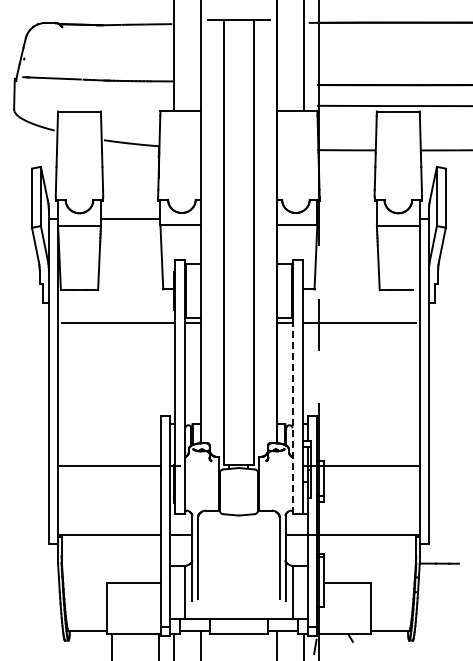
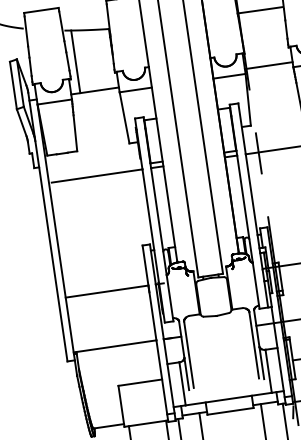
line: (112, 180) -> (75, 61), added
line: (346, 219) -> (268, 65), added
line: (292, 418) -> (248, 231), dashed -> solid

